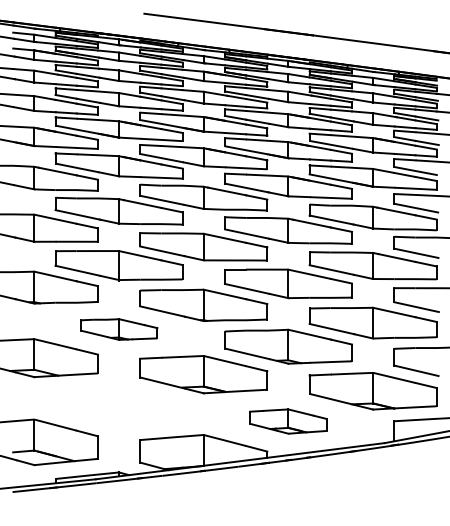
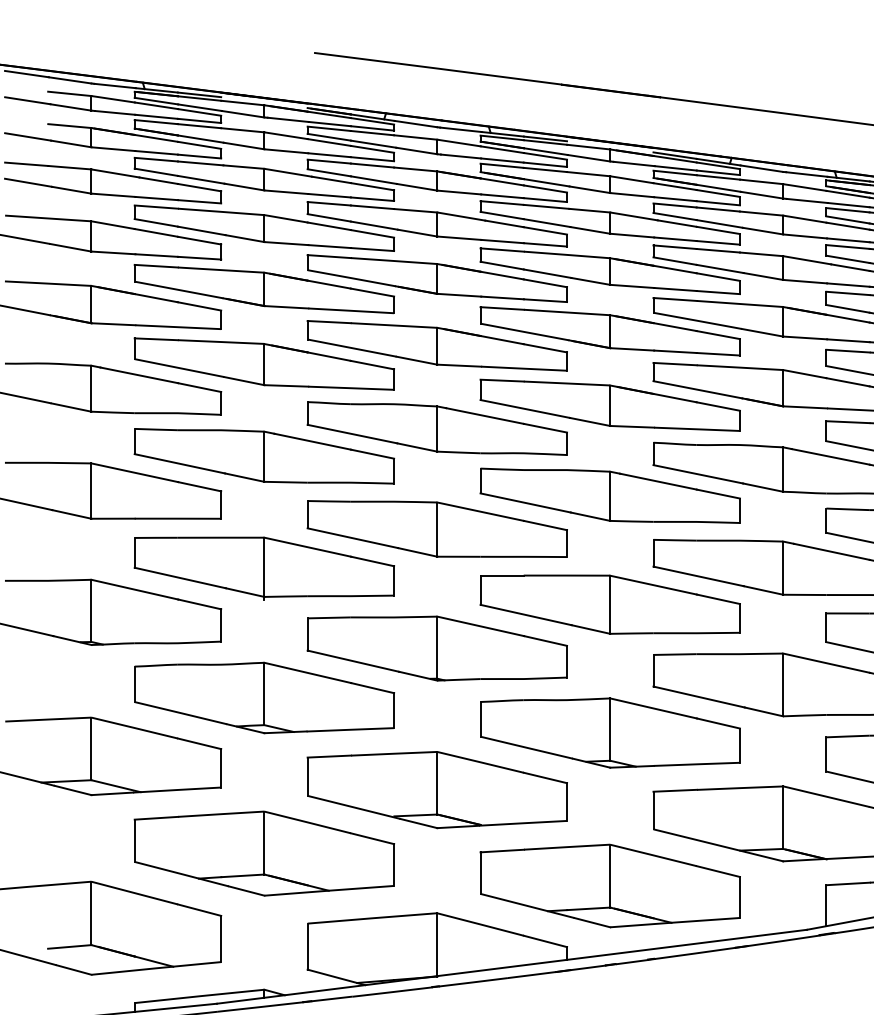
part: (119, 329) -> (265, 697), size x1.67
part: (118, 405) -> (263, 853), added
part: (288, 421) -> (610, 885), size x1.67

